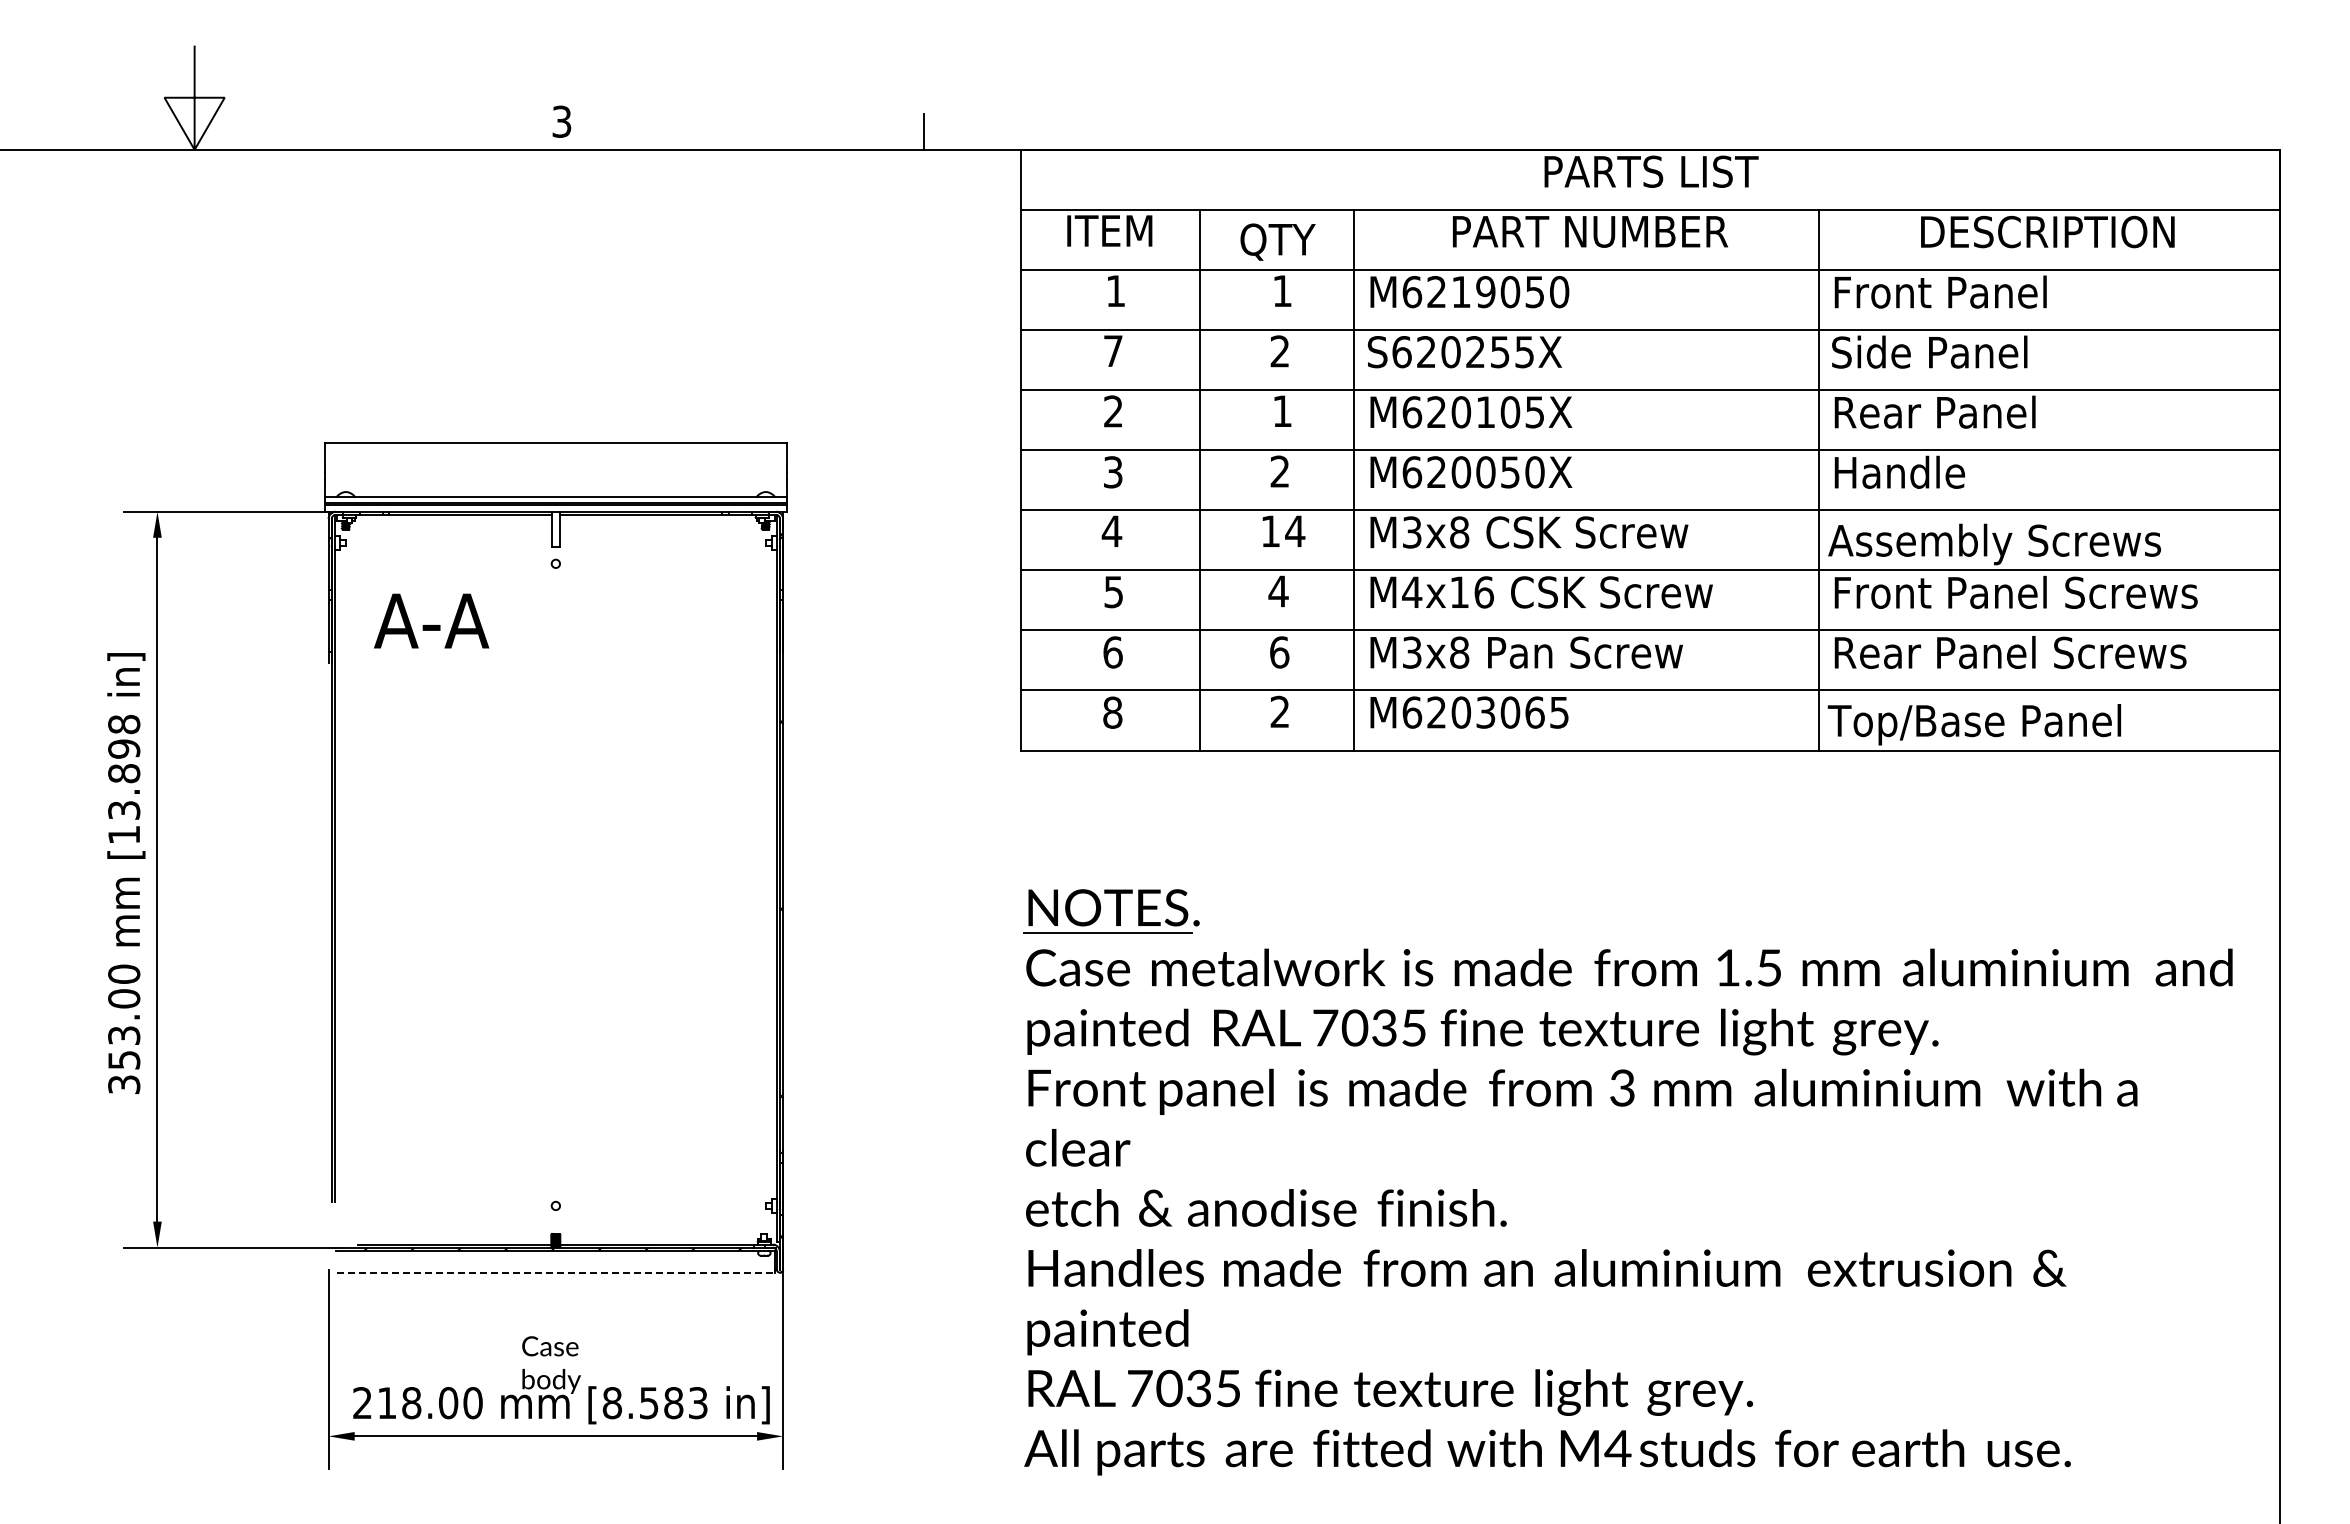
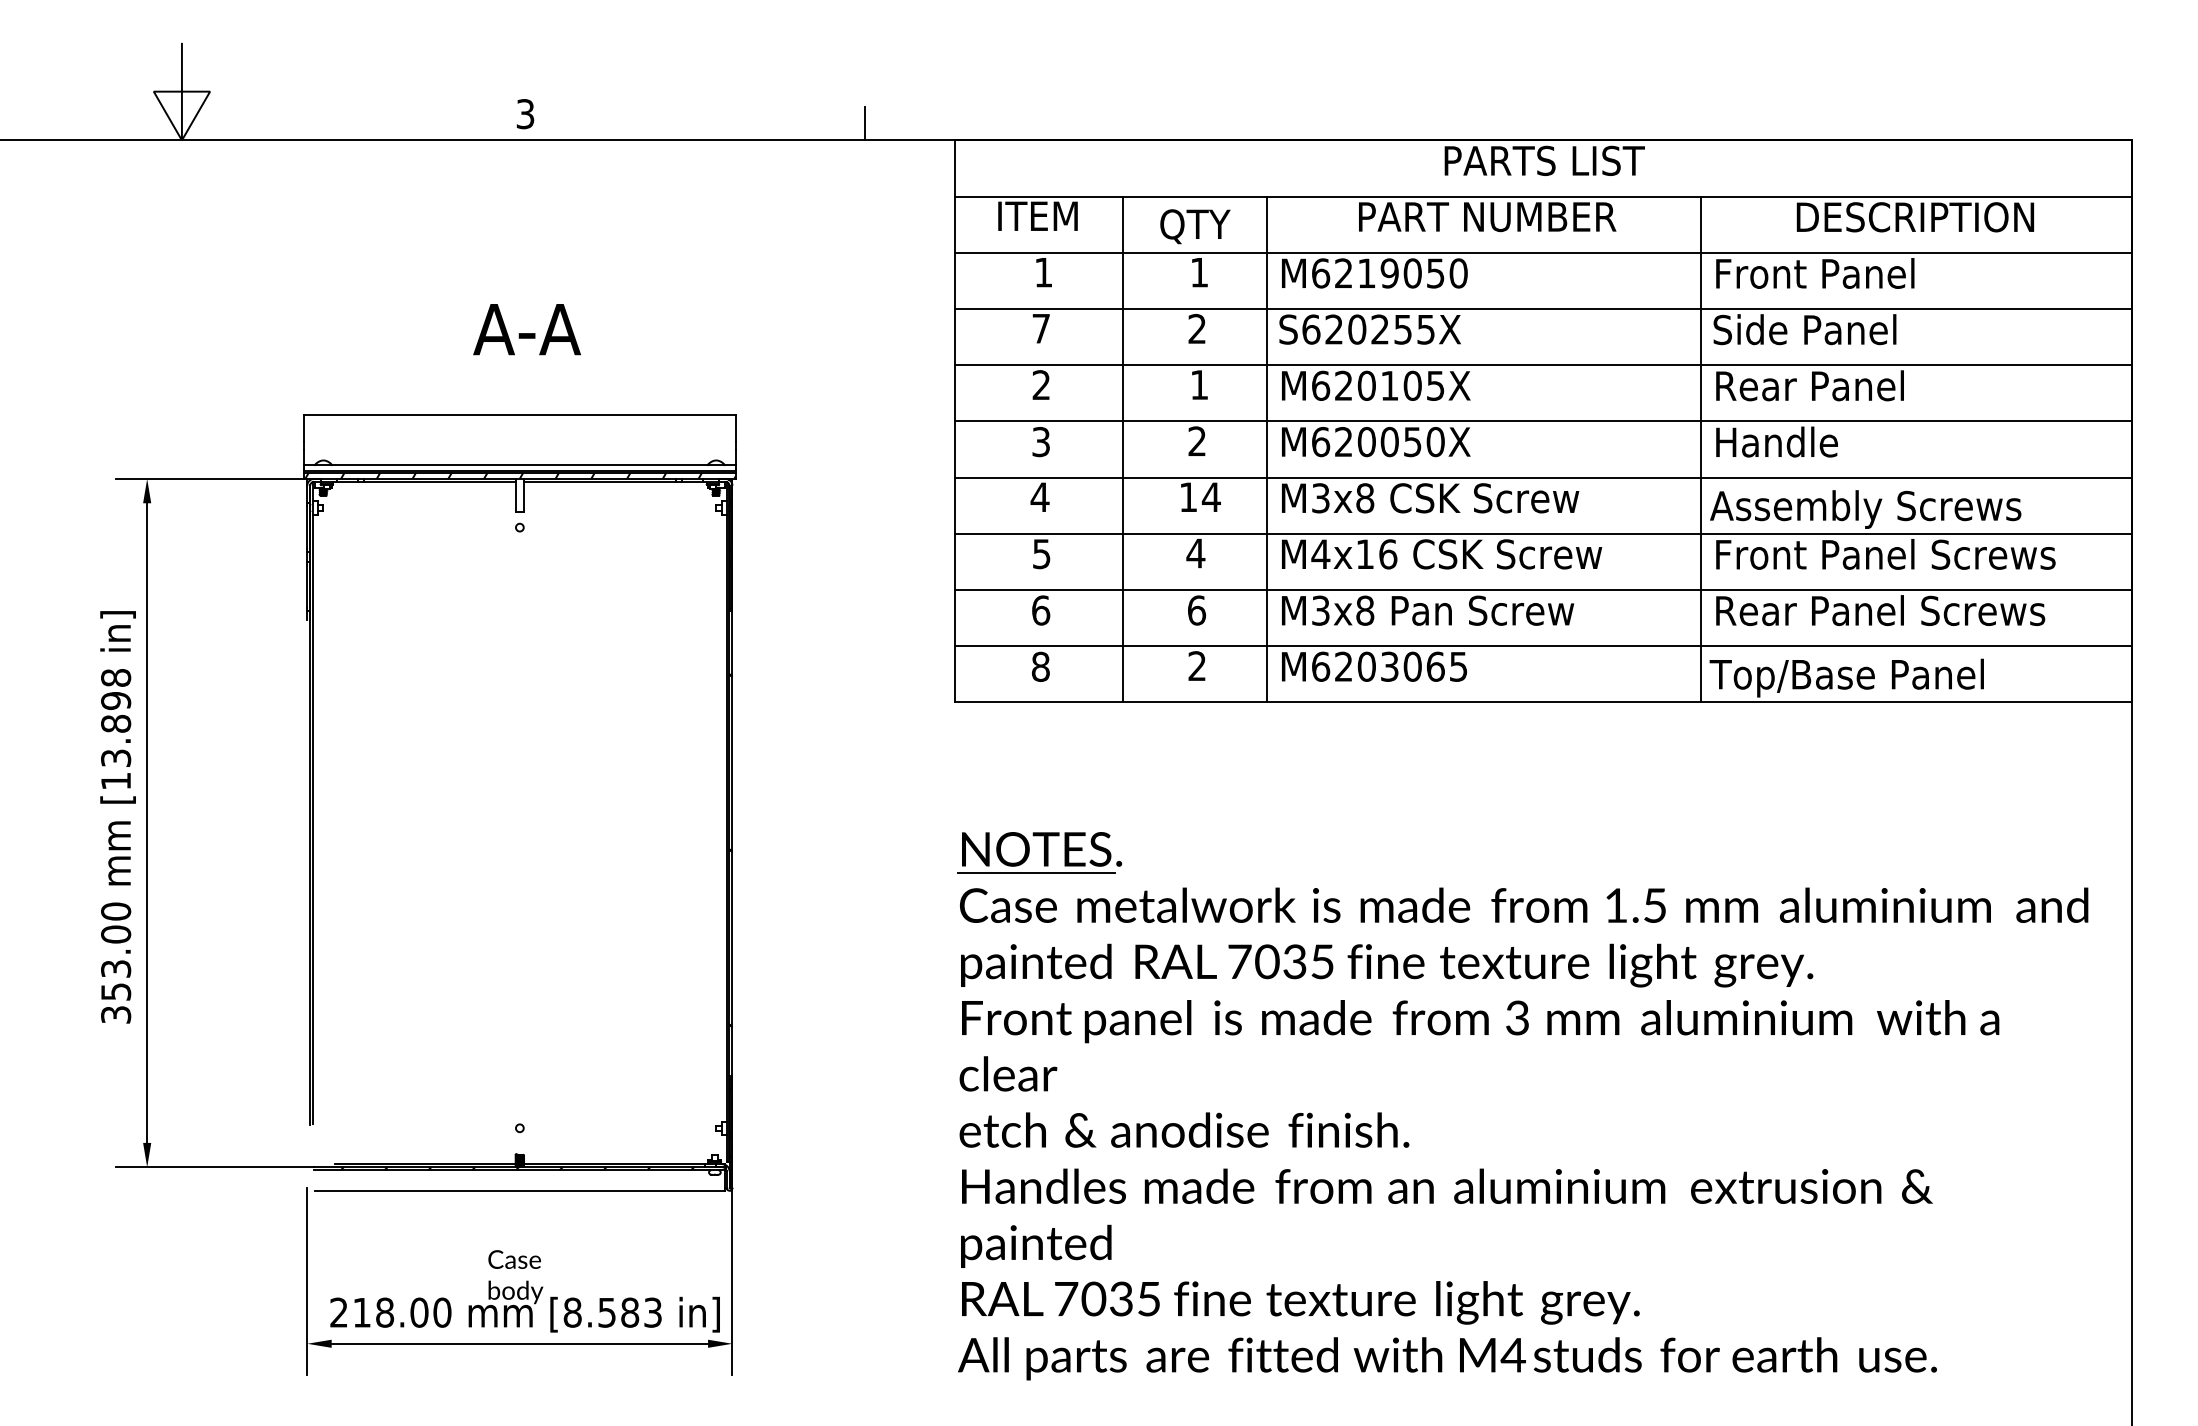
hatch: (556, 508) -> (520, 475), added
text: (431, 620) -> (527, 329), moved
line: (556, 1272) -> (520, 1190), dashed -> solid

